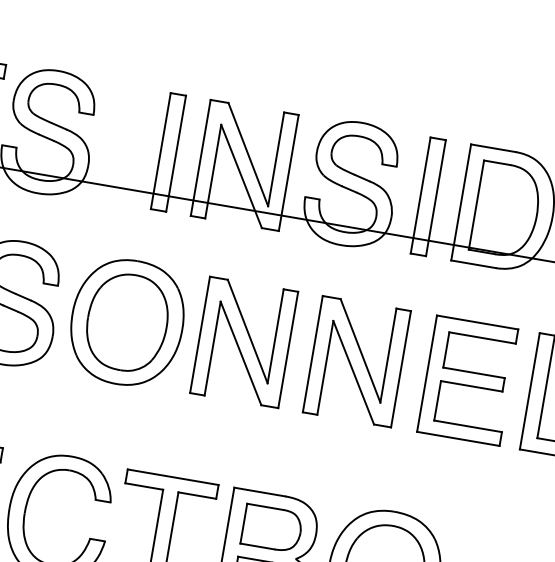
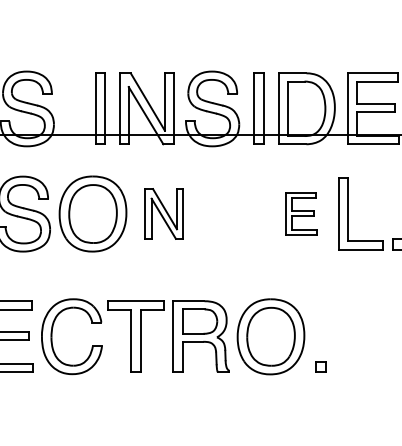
part: (242, 341) -> (163, 213), size x0.7
part: (355, 360) -> (232, 213), removed
part: (468, 380) -> (301, 213), size x0.6

